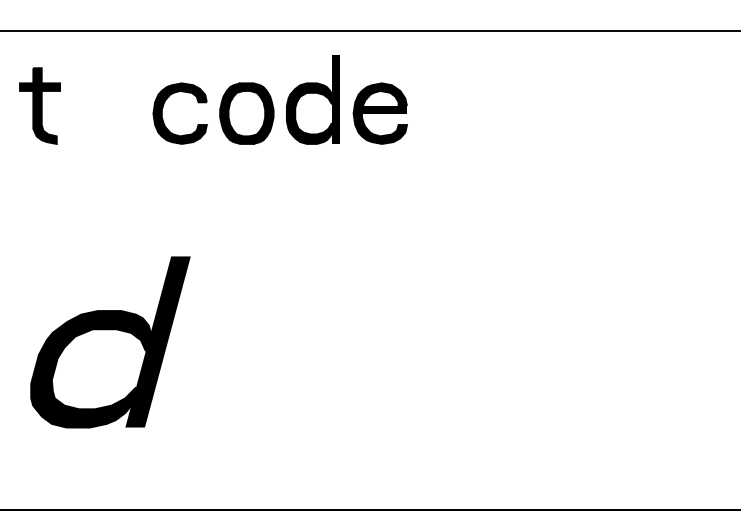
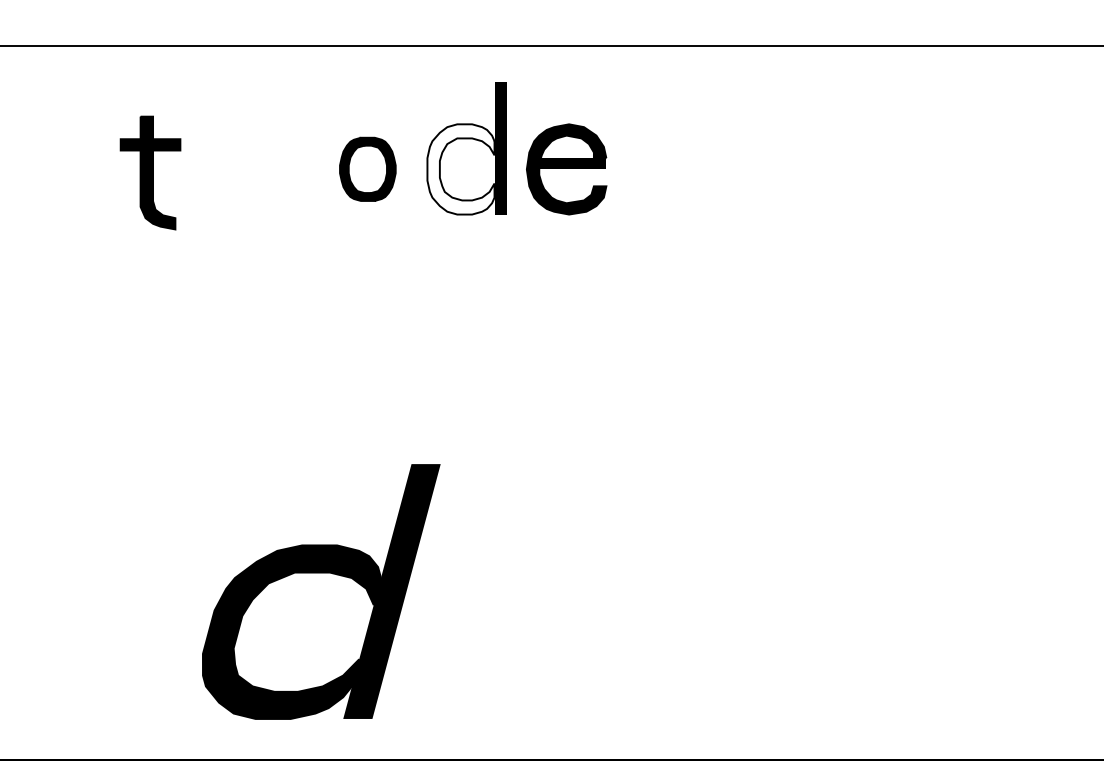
part: (39, 105) -> (149, 172), moved
part: (163, 108) -> (243, 161), removed
part: (246, 113) -> (367, 169), size x0.7
fill: (308, 113) -> (459, 169), removed
part: (110, 342) -> (321, 592), moved

